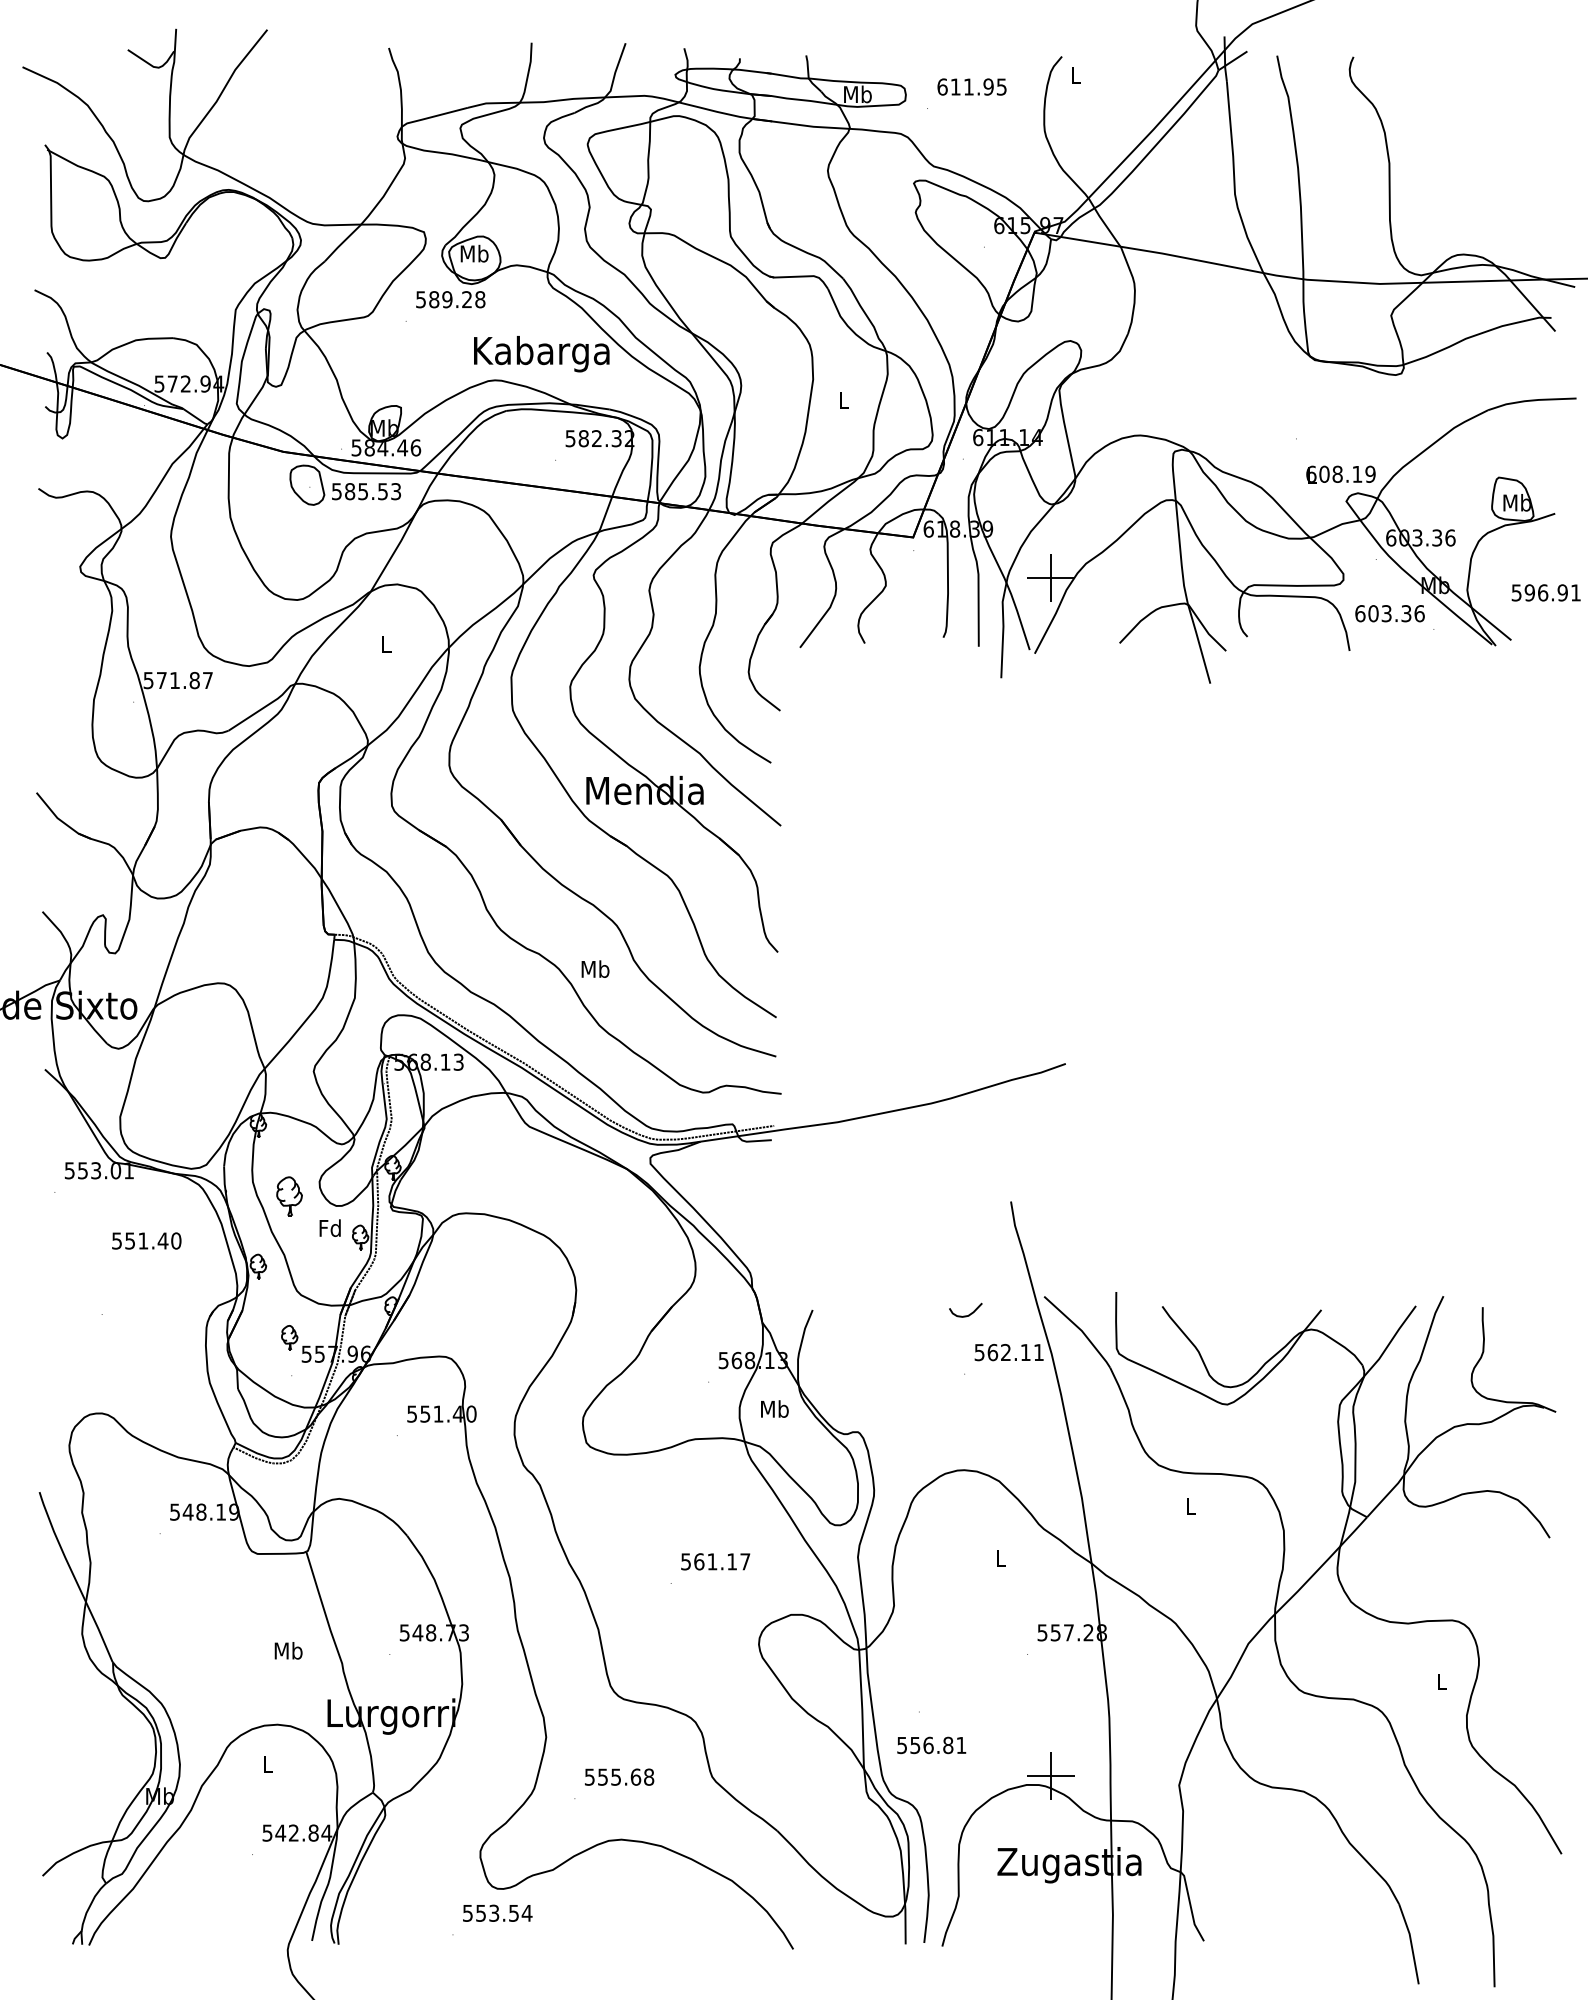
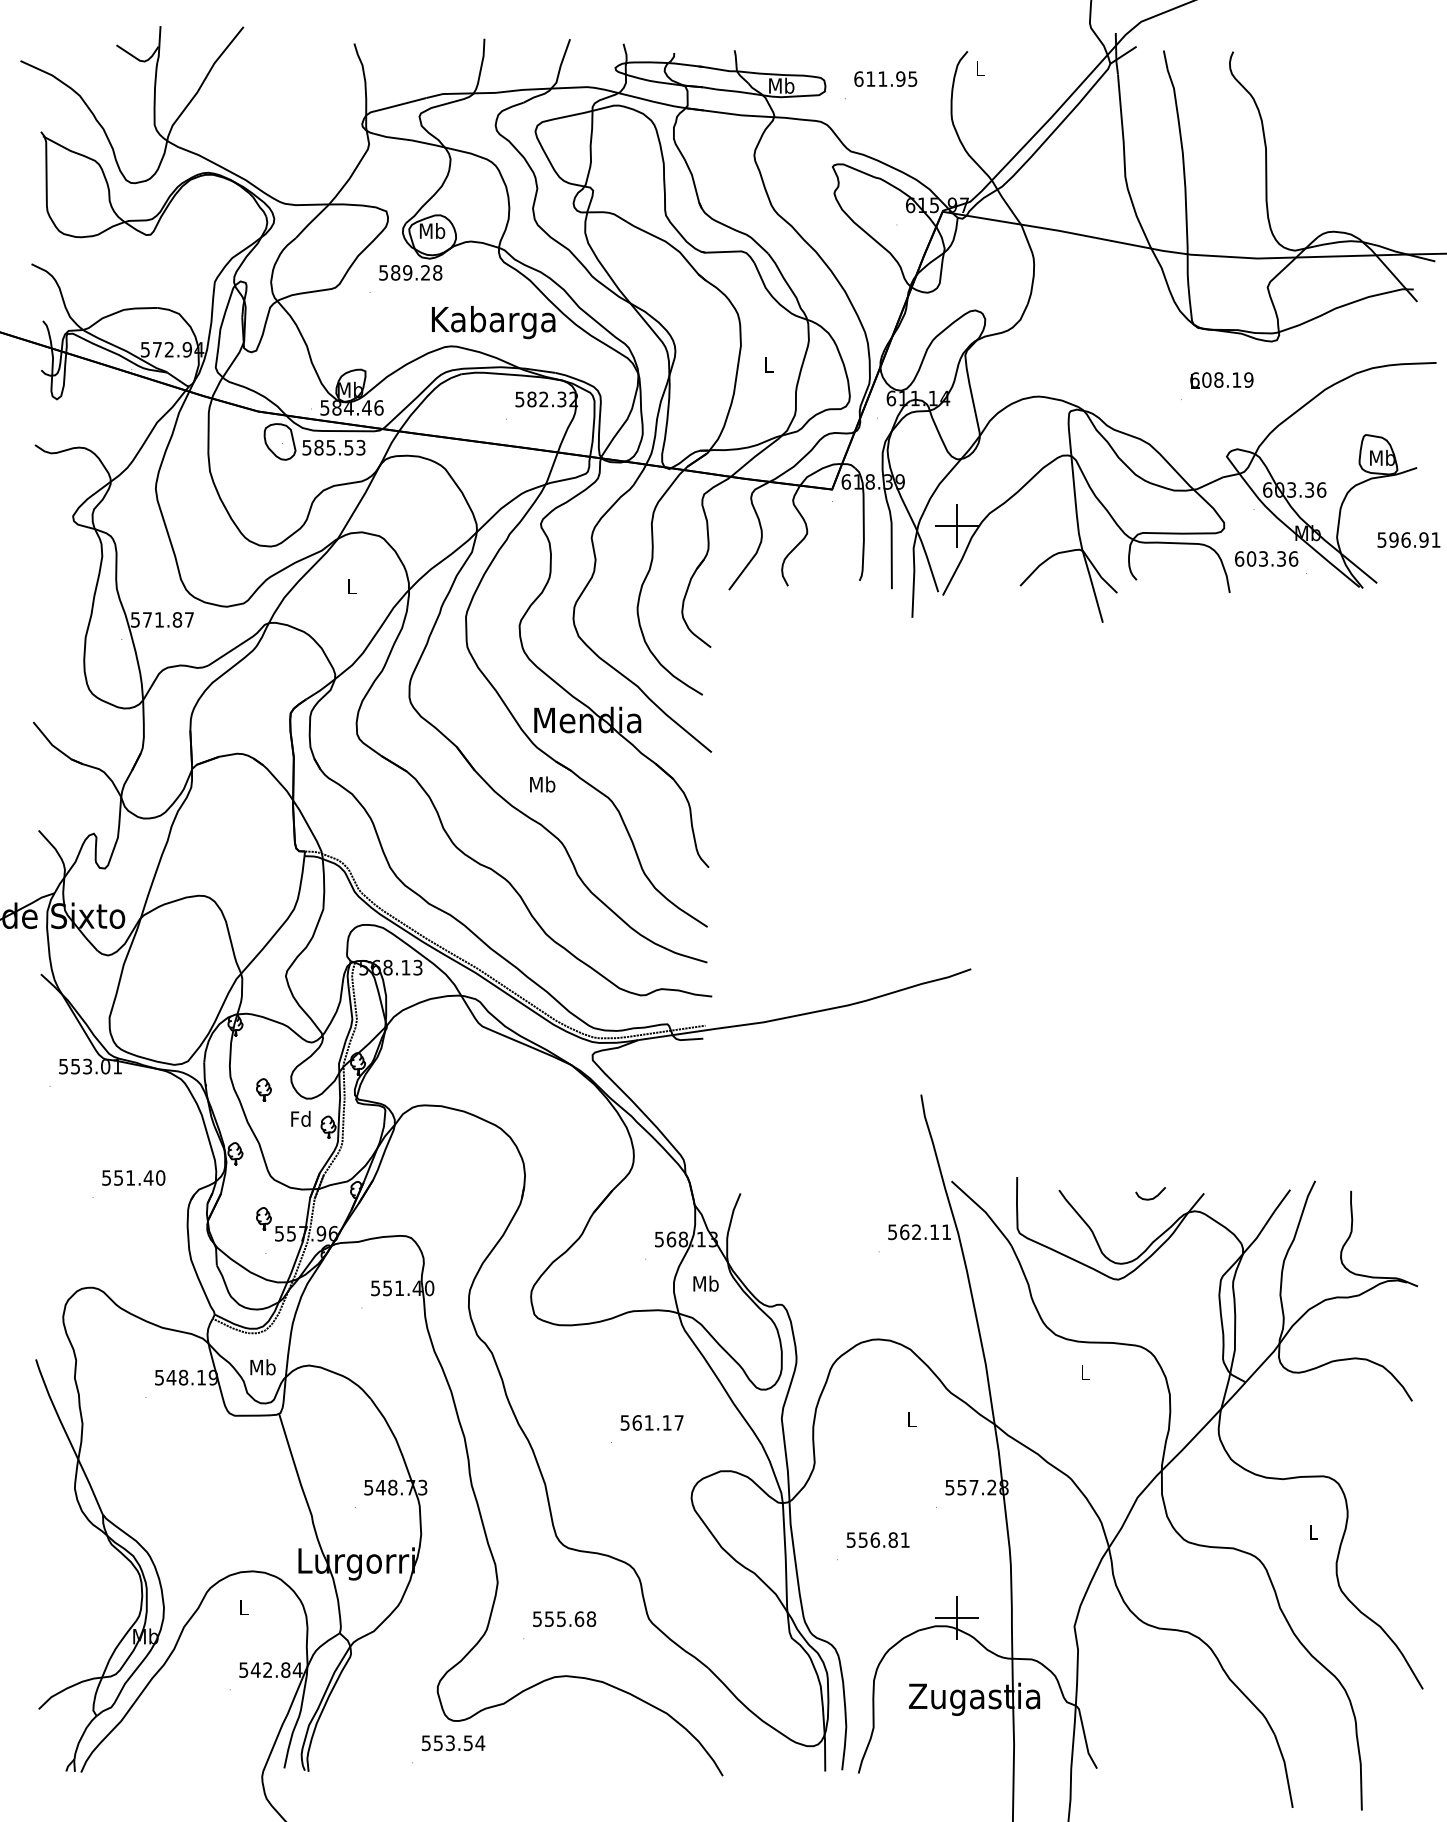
text: (1340, 474) -> (1221, 380), moved
text: (595, 968) -> (542, 783), moved
part: (289, 1196) -> (263, 1090), size x0.62
text: (146, 1240) -> (133, 1177), moved
curve: (968, 1314) -> (1153, 1197), moved
text: (288, 1650) -> (262, 1367), moved
text: (931, 1745) -> (877, 1540), moved

